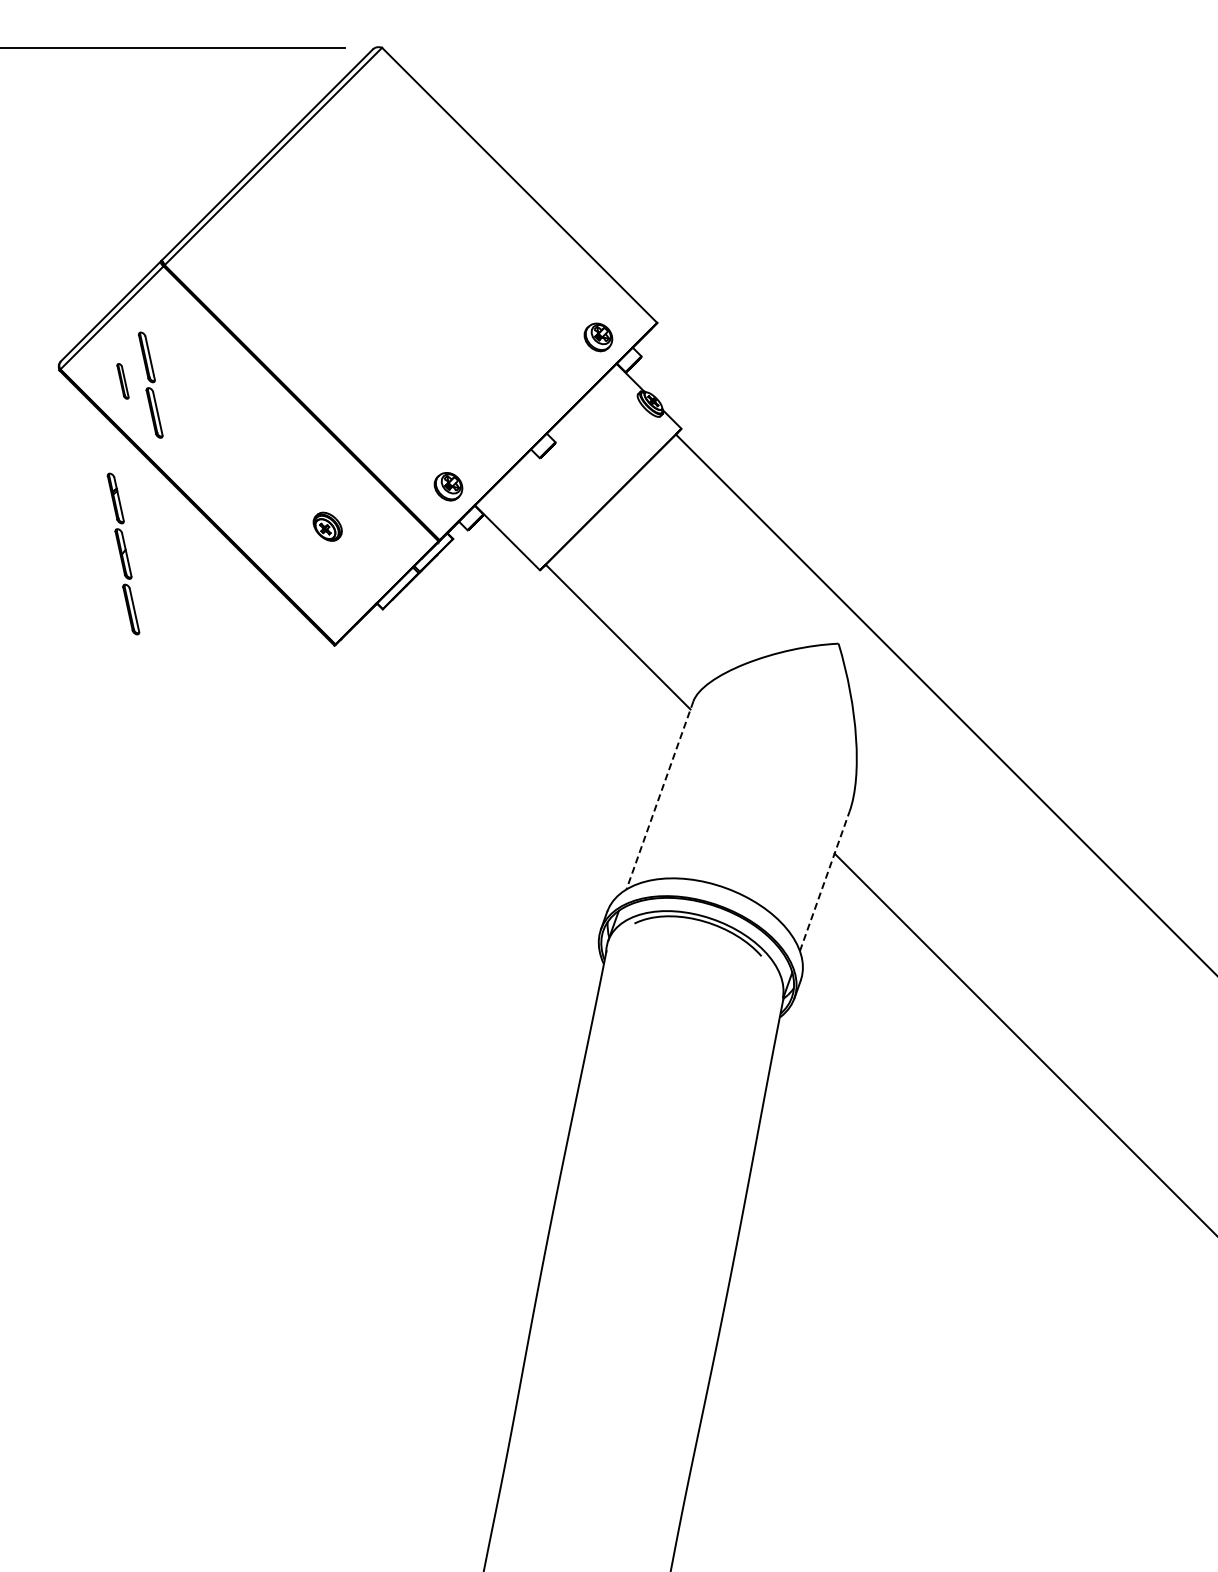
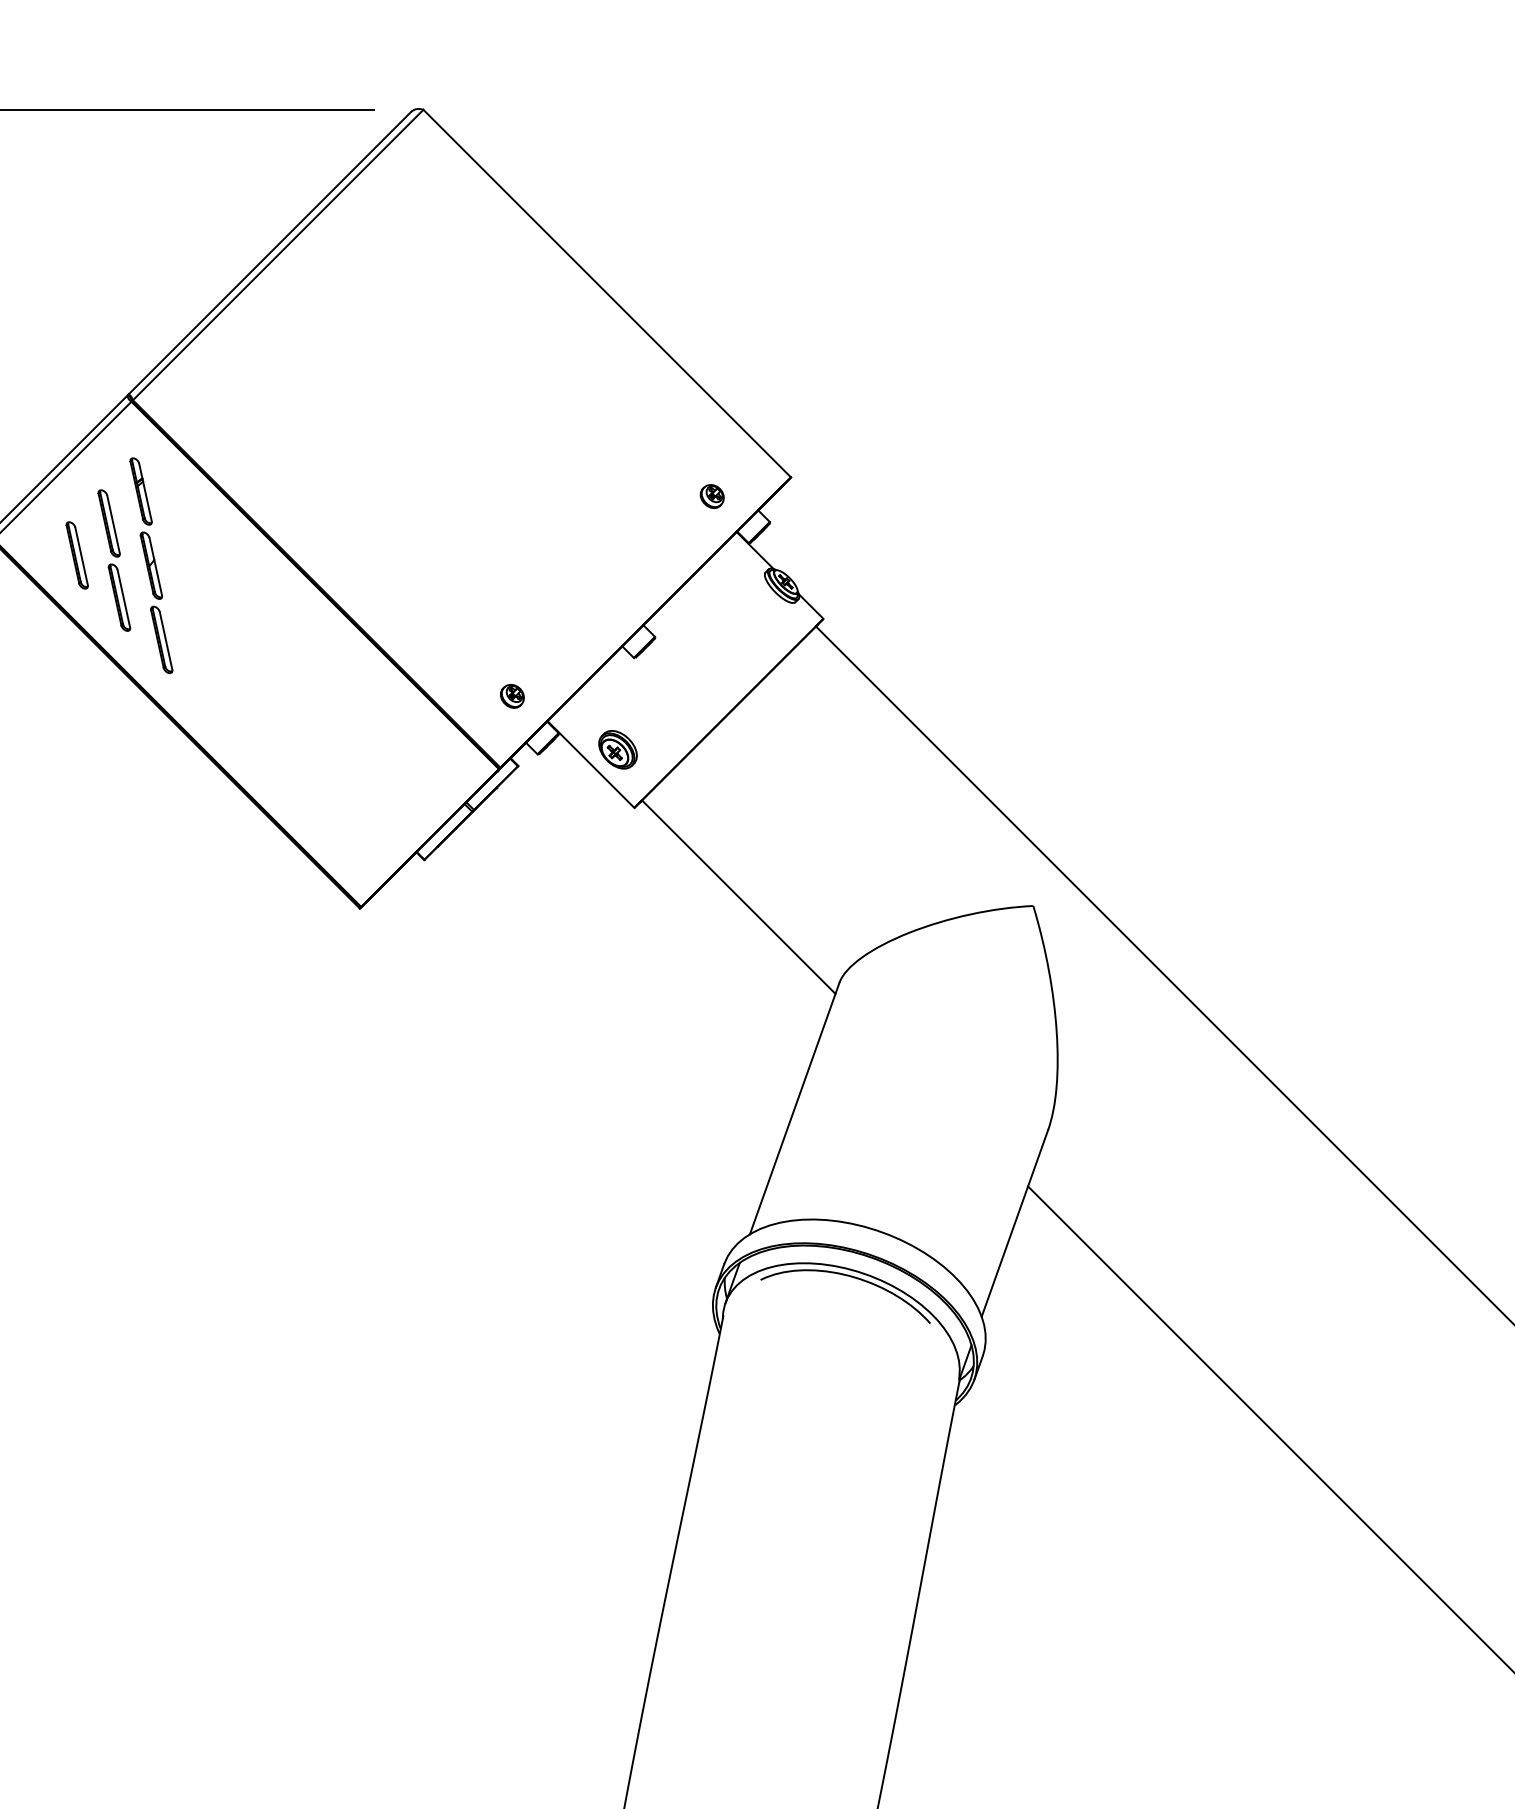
part: (597, 336) -> (711, 495), size x0.62
part: (122, 381) -> (76, 555), size x1.43
part: (448, 486) -> (512, 695), size x0.62
part: (327, 526) -> (617, 749), moved
part: (123, 553) -> (151, 565), moved
line: (660, 795) -> (795, 1108), dashed -> solid
line: (825, 880) -> (1015, 1222), dashed -> solid

